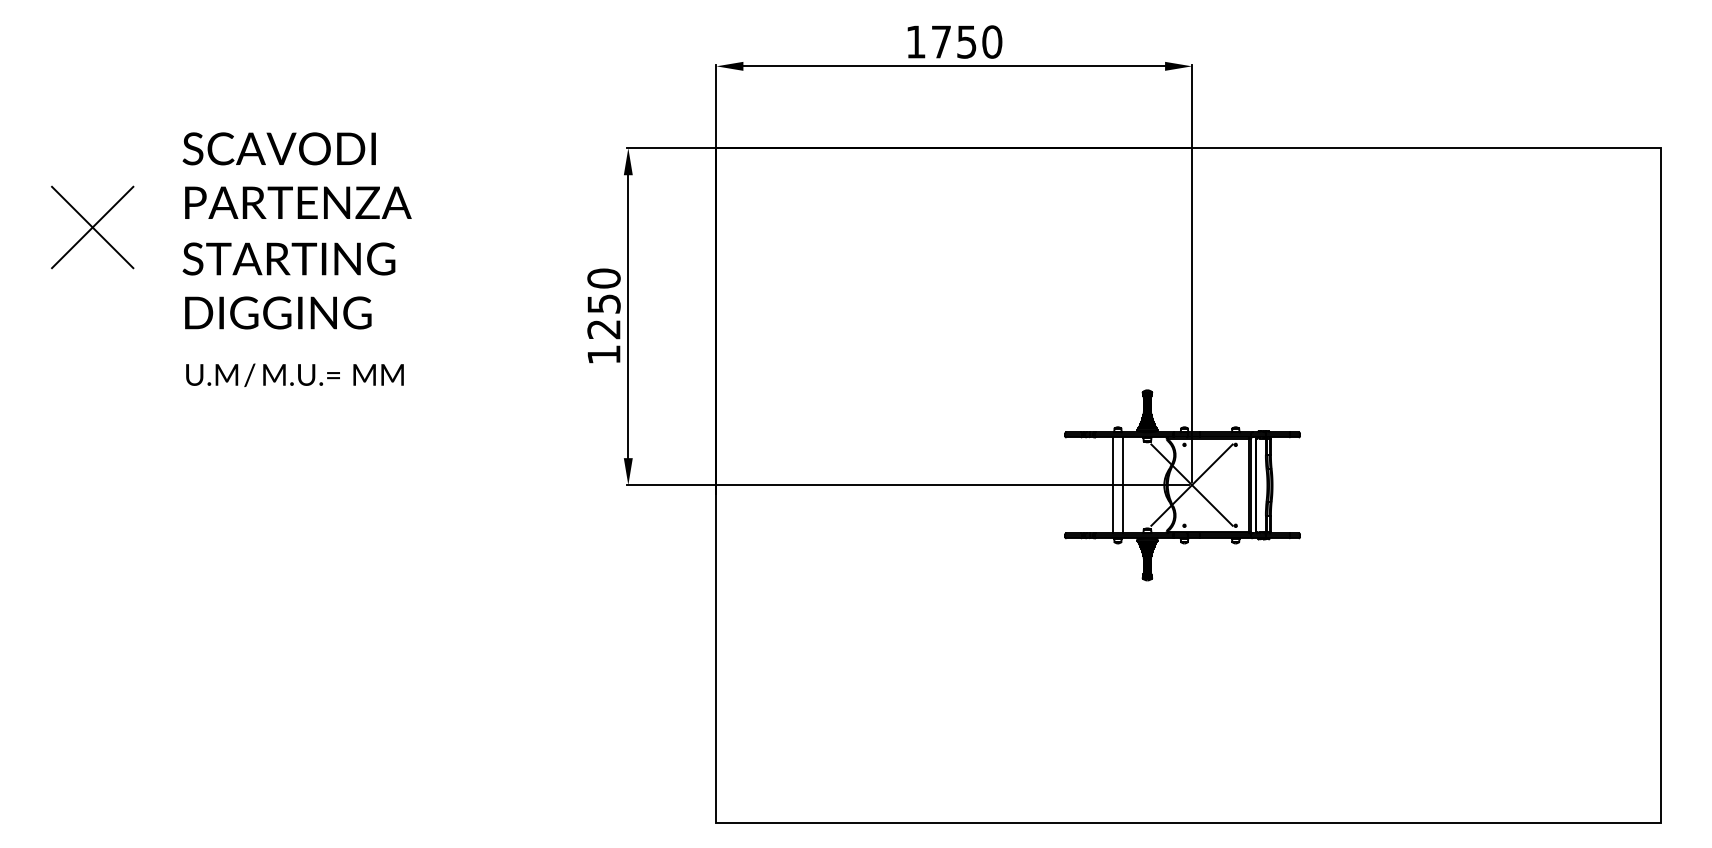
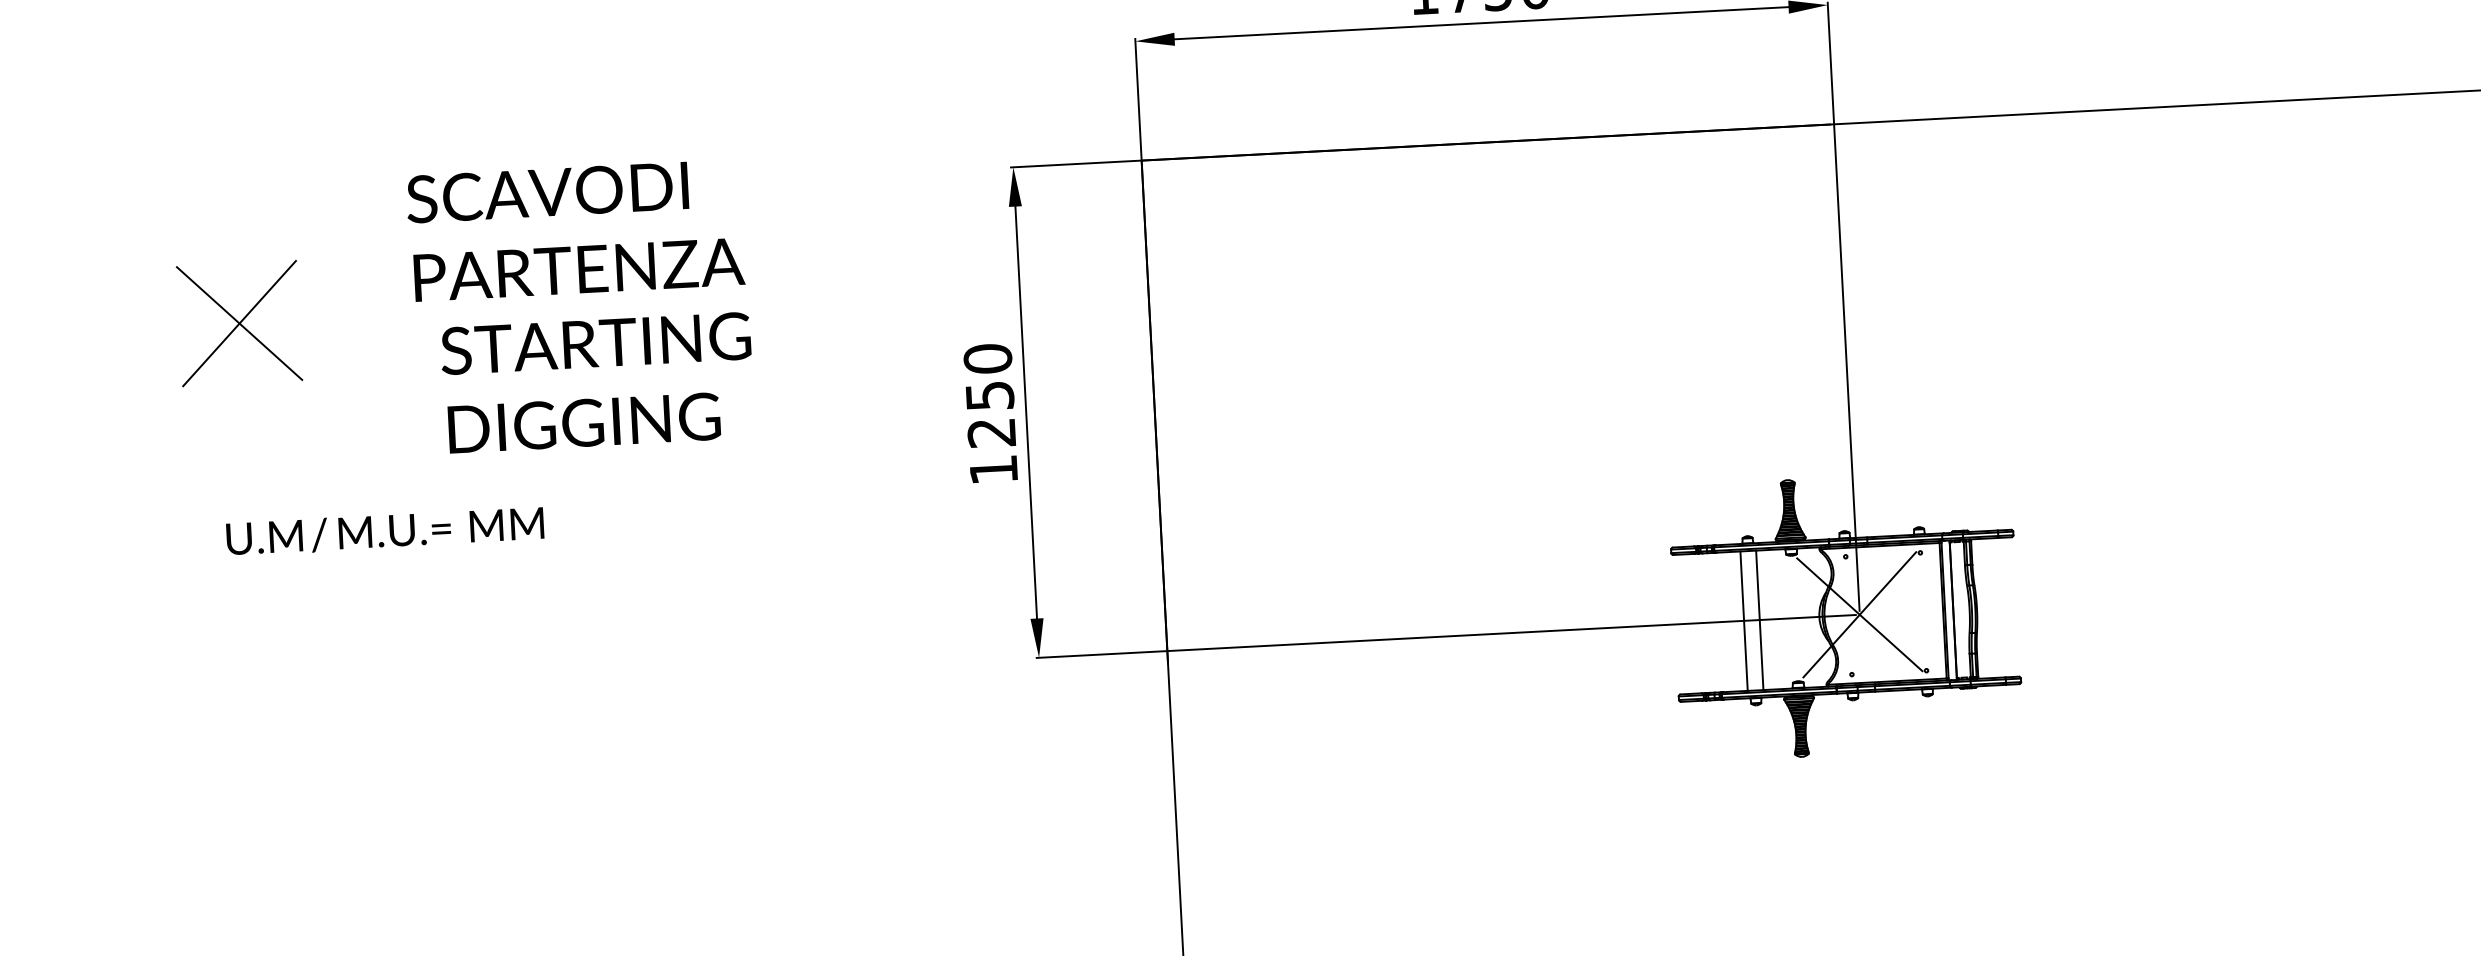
text: (296, 175) -> (574, 230), moved
text: (288, 285) -> (597, 382), moved
text: (294, 374) -> (384, 530), moved

